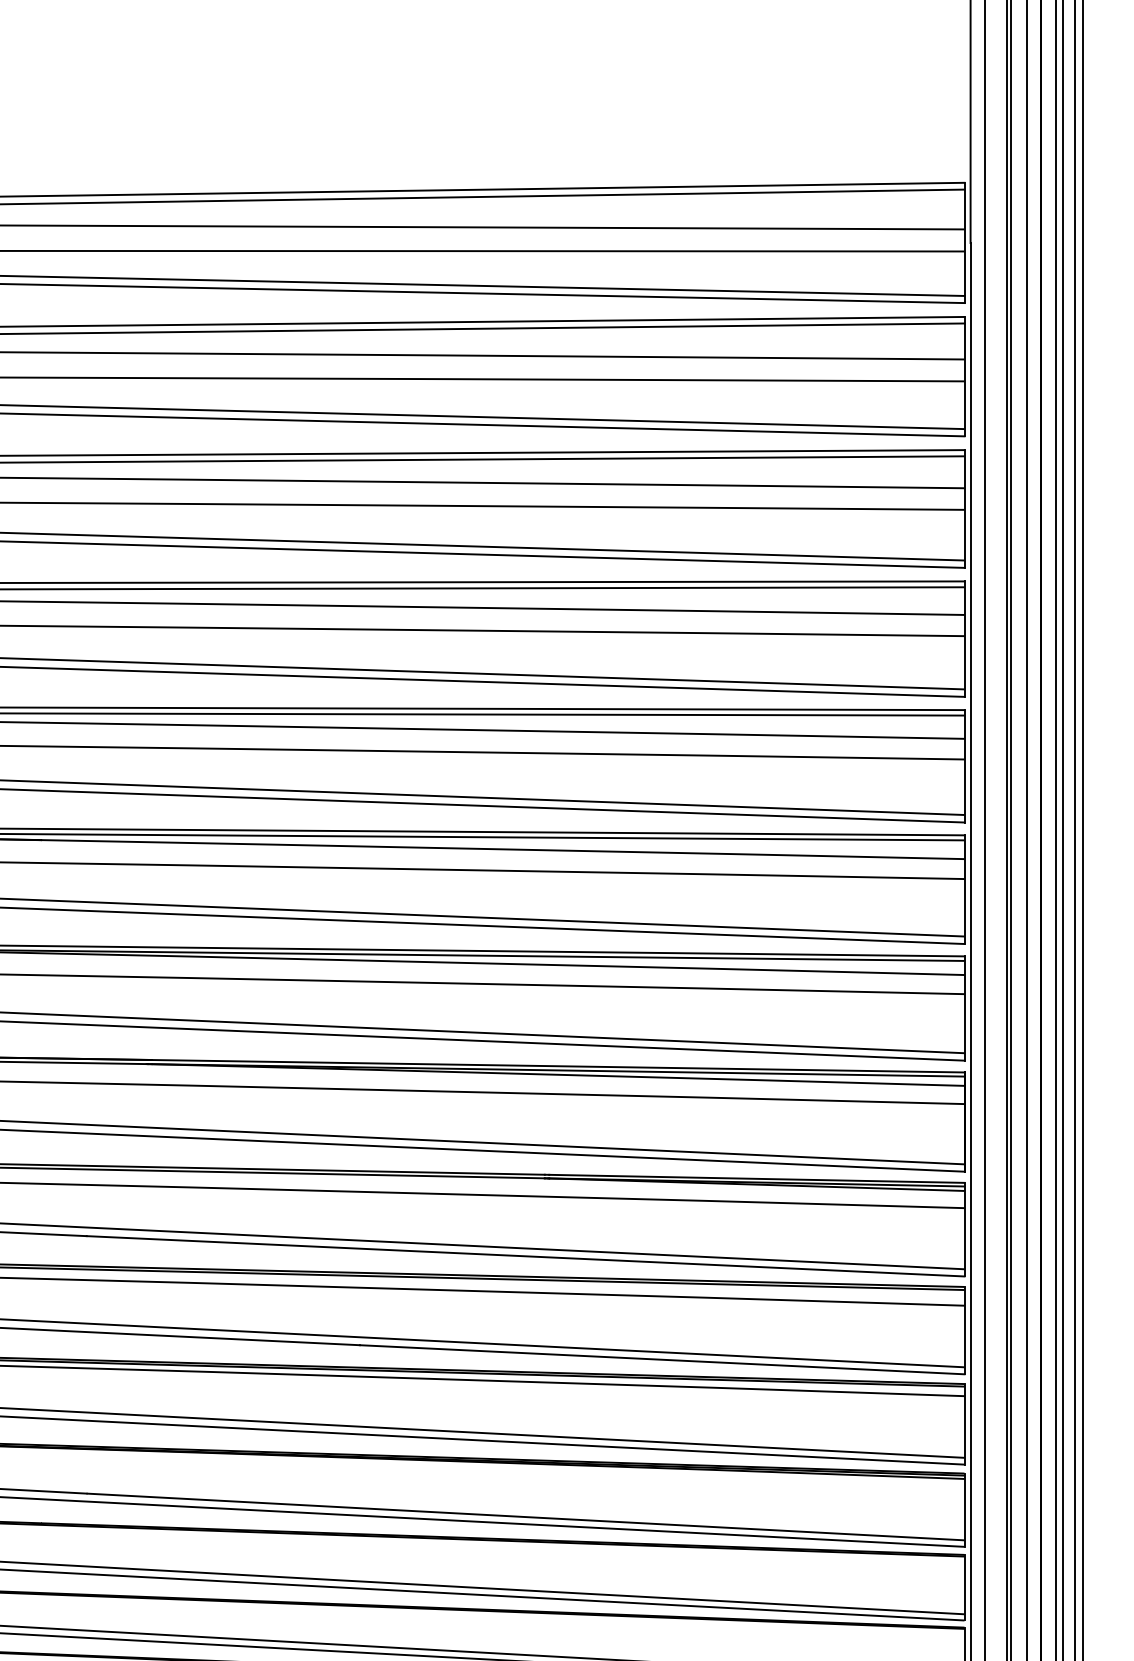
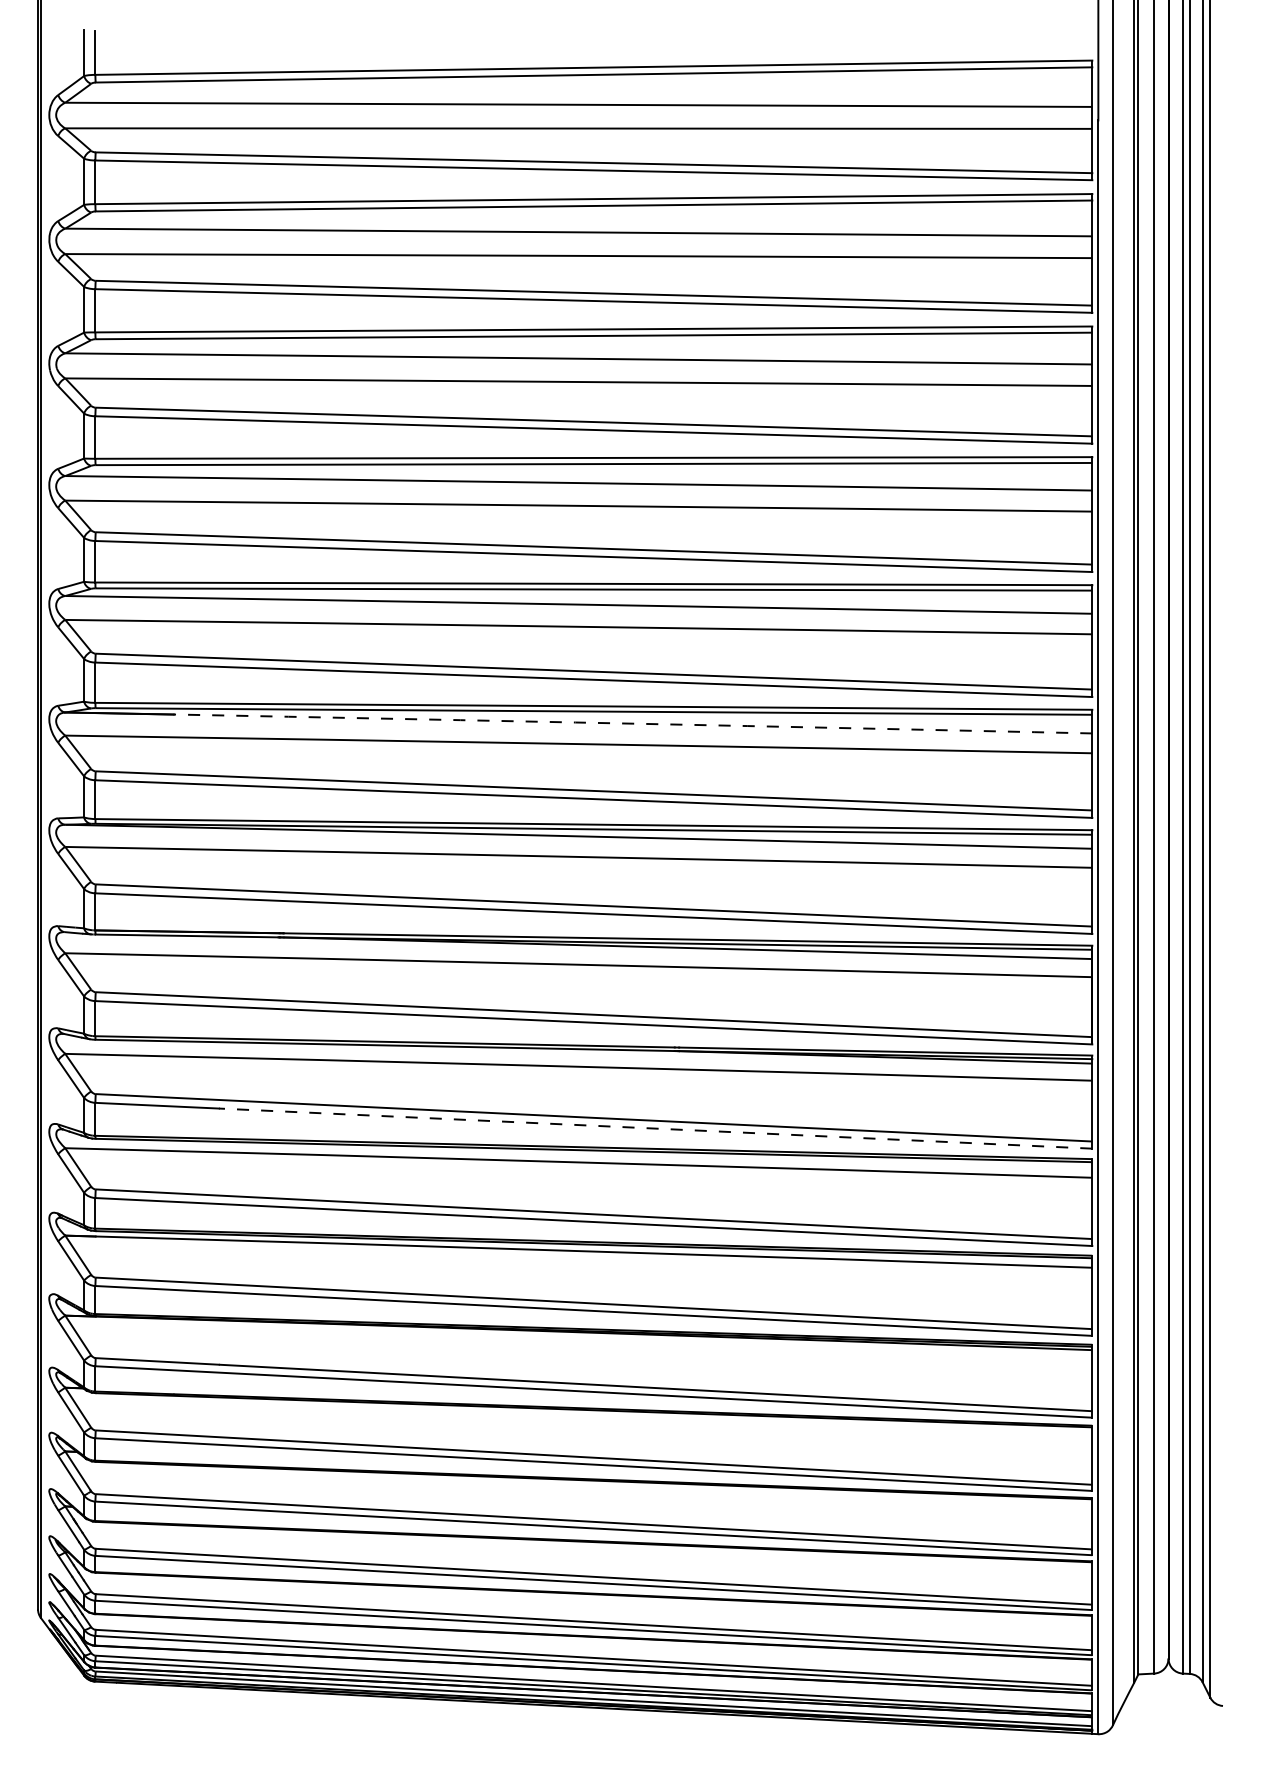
arc: (502, 849) -> (632, 723), solid -> dashed
line: (525, 1256) -> (655, 1128), solid -> dashed

